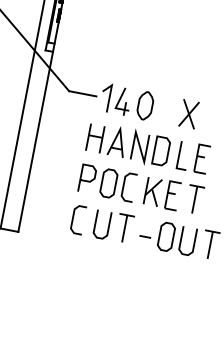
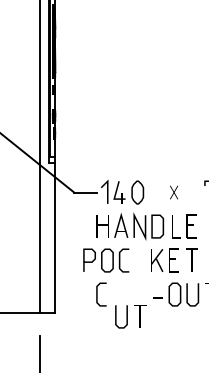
part: (188, 114) -> (173, 192), size x0.6
part: (107, 183) -> (106, 260), moved
part: (113, 226) -> (130, 316), moved

